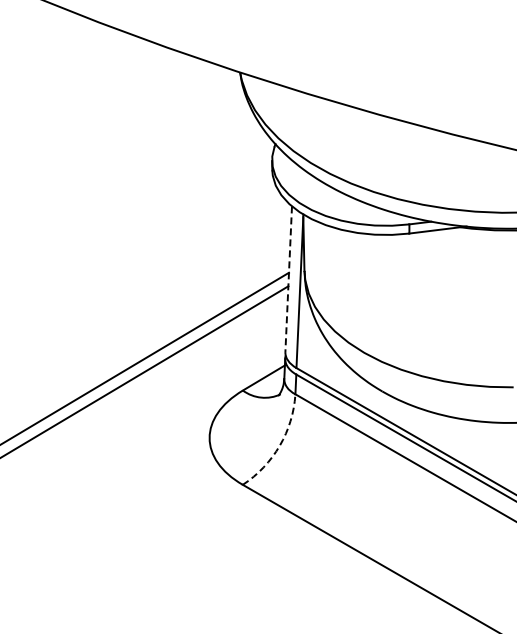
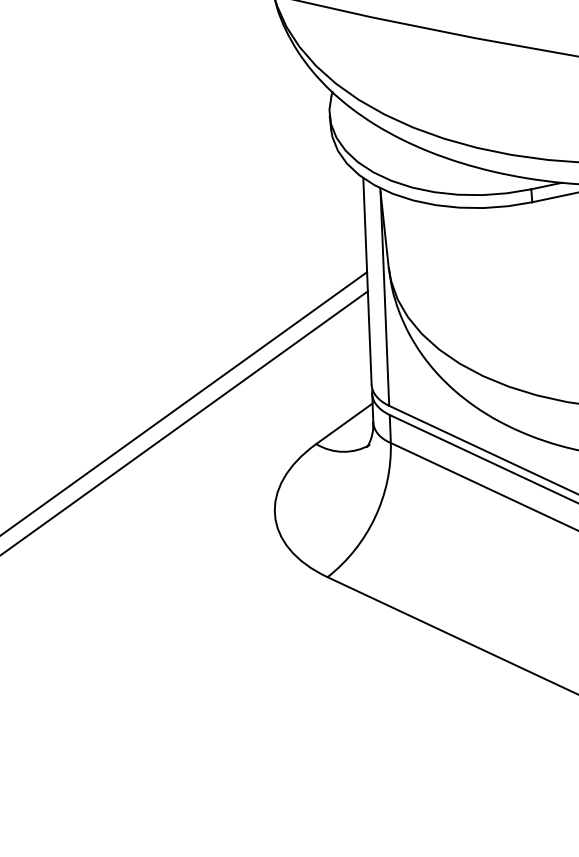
line: (288, 279) -> (367, 281), dashed -> solid
arc: (279, 445) -> (374, 517), dashed -> solid

